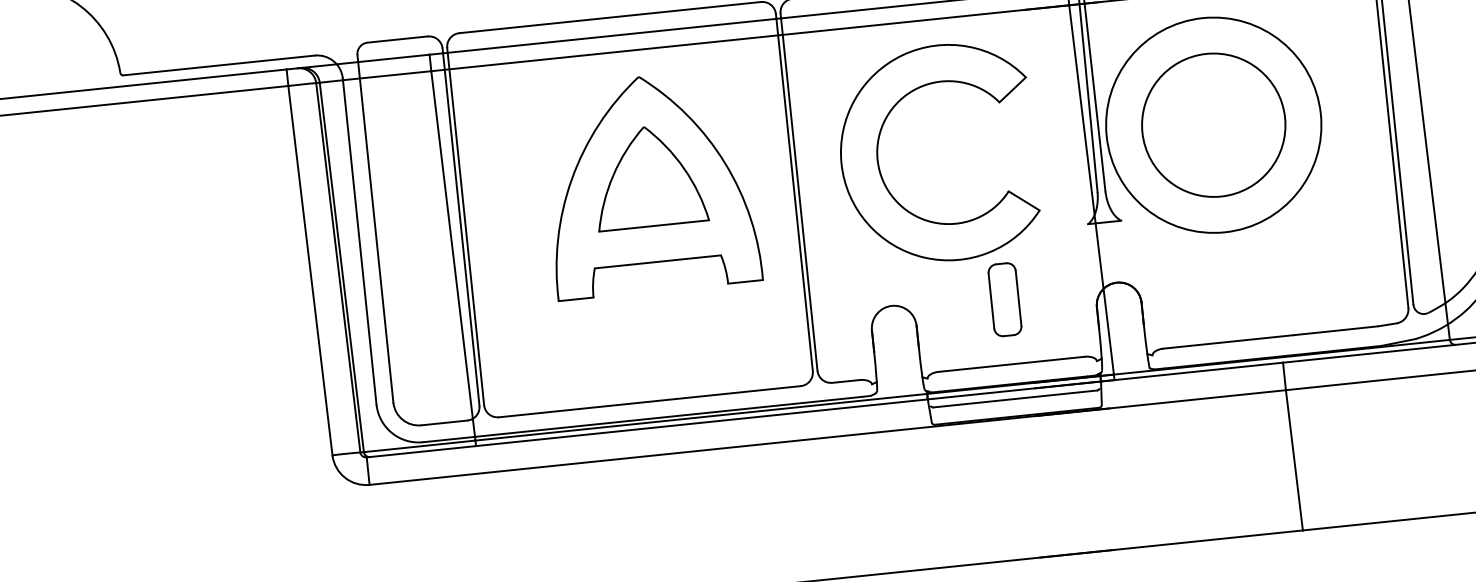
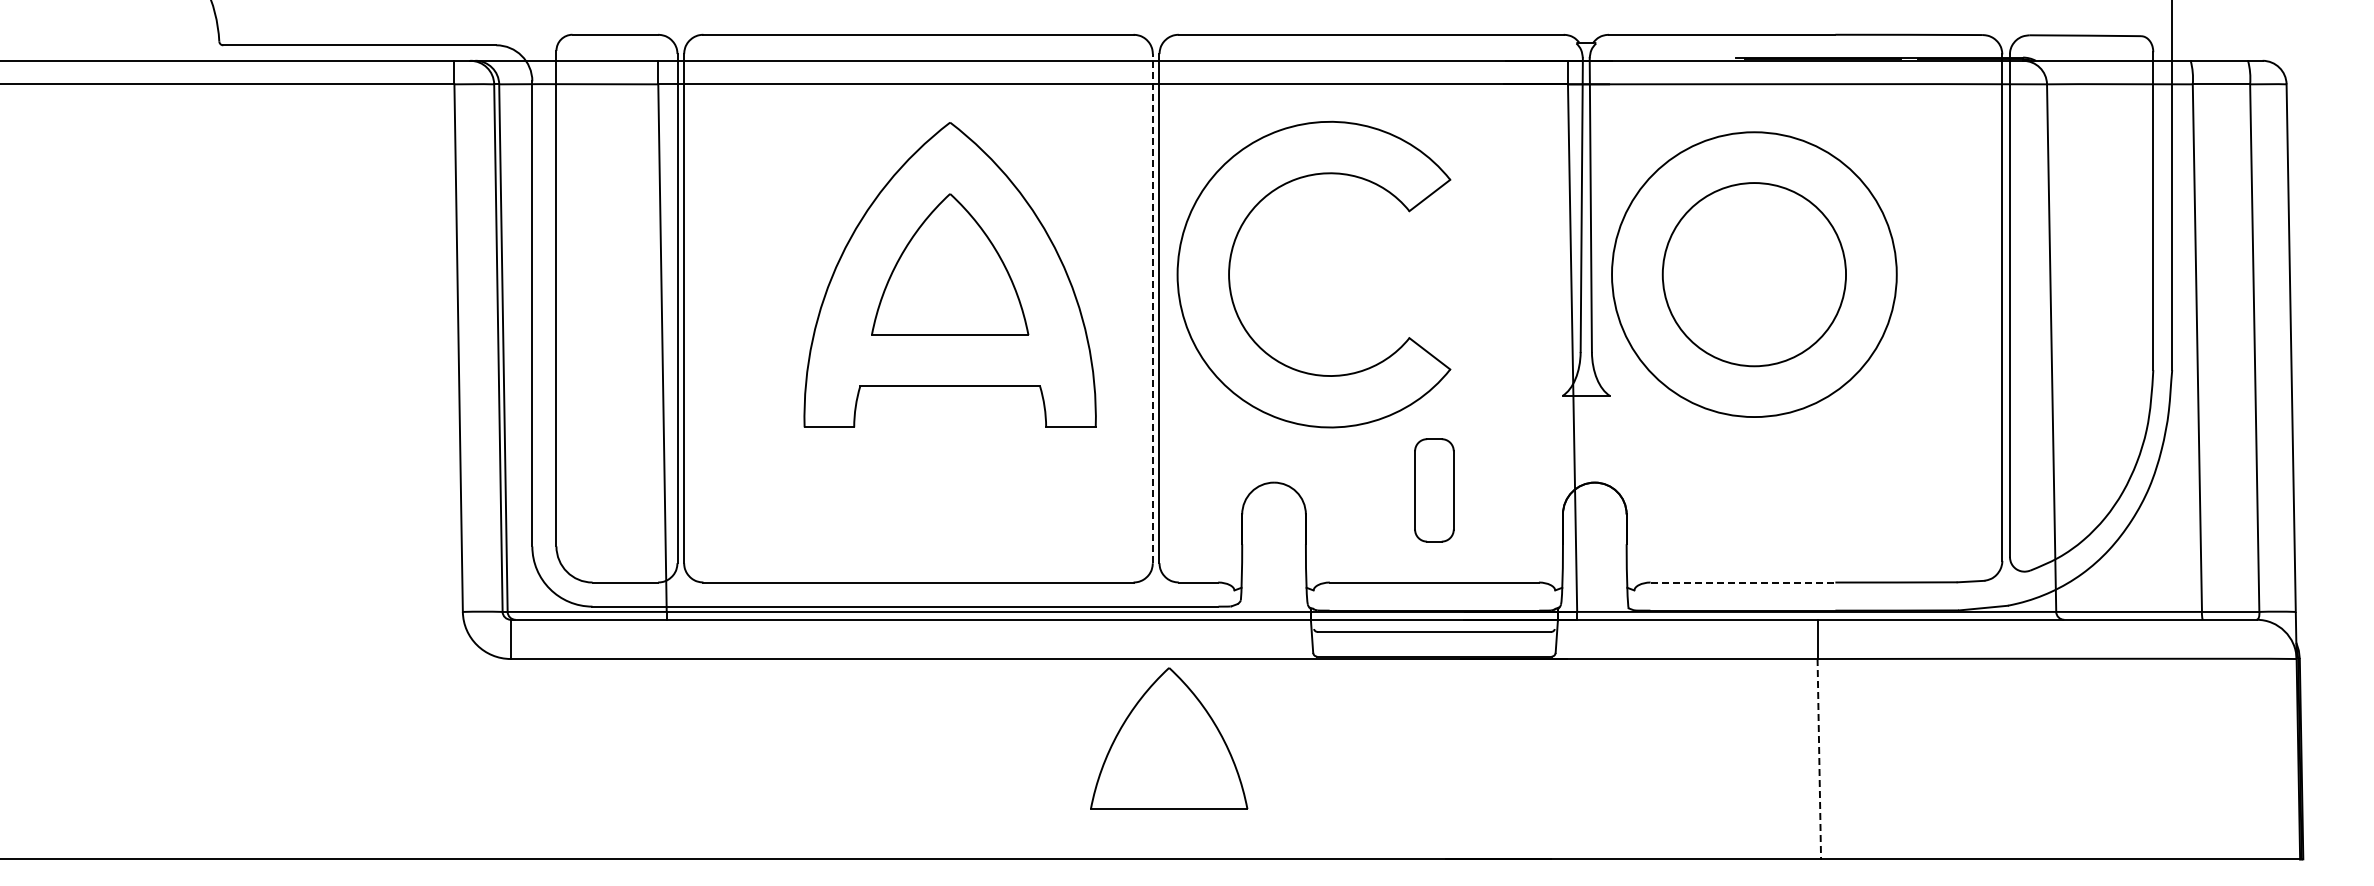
circle: (1213, 125) -> (1754, 274), size x0.6
circle: (1213, 125) -> (1754, 274), size x1.4
part: (878, 156) -> (1230, 269), moved
line: (794, 192) -> (1152, 308), solid -> dashed
line: (1228, 341) -> (1743, 582), solid -> dashed
line: (1294, 460) -> (1819, 759), solid -> dashed
part: (837, 492) -> (1169, 738), added

